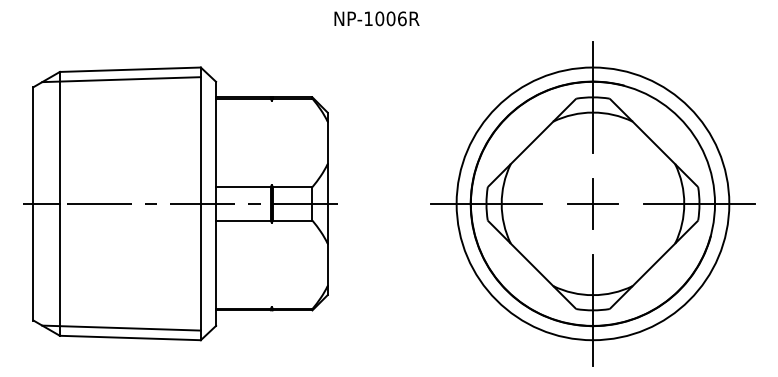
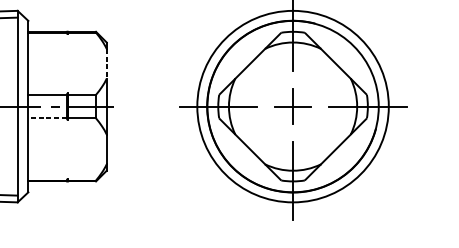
line: (327, 143) -> (106, 64), solid -> dashed
line: (242, 220) -> (46, 118), solid -> dashed

